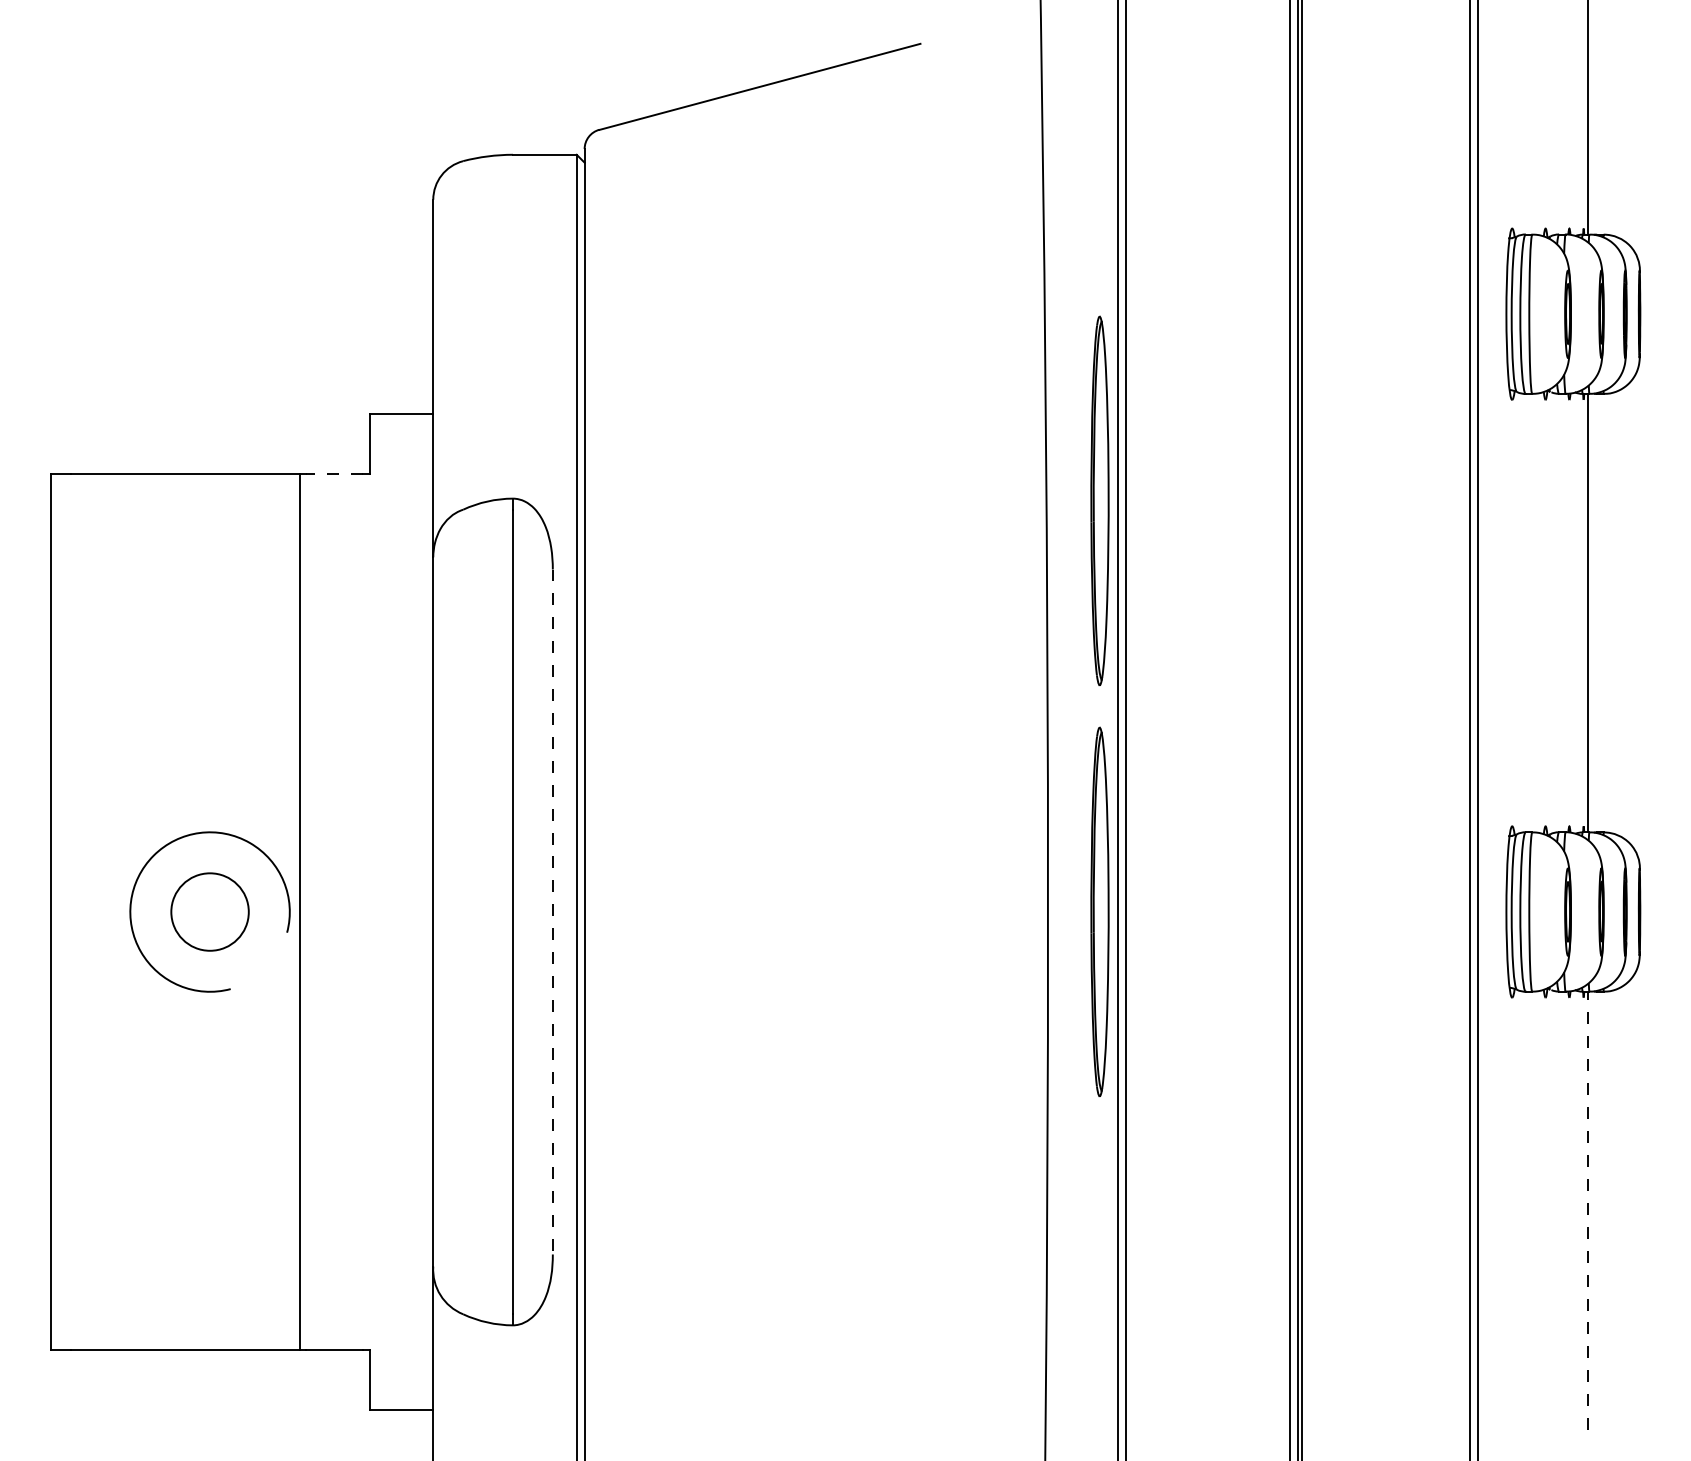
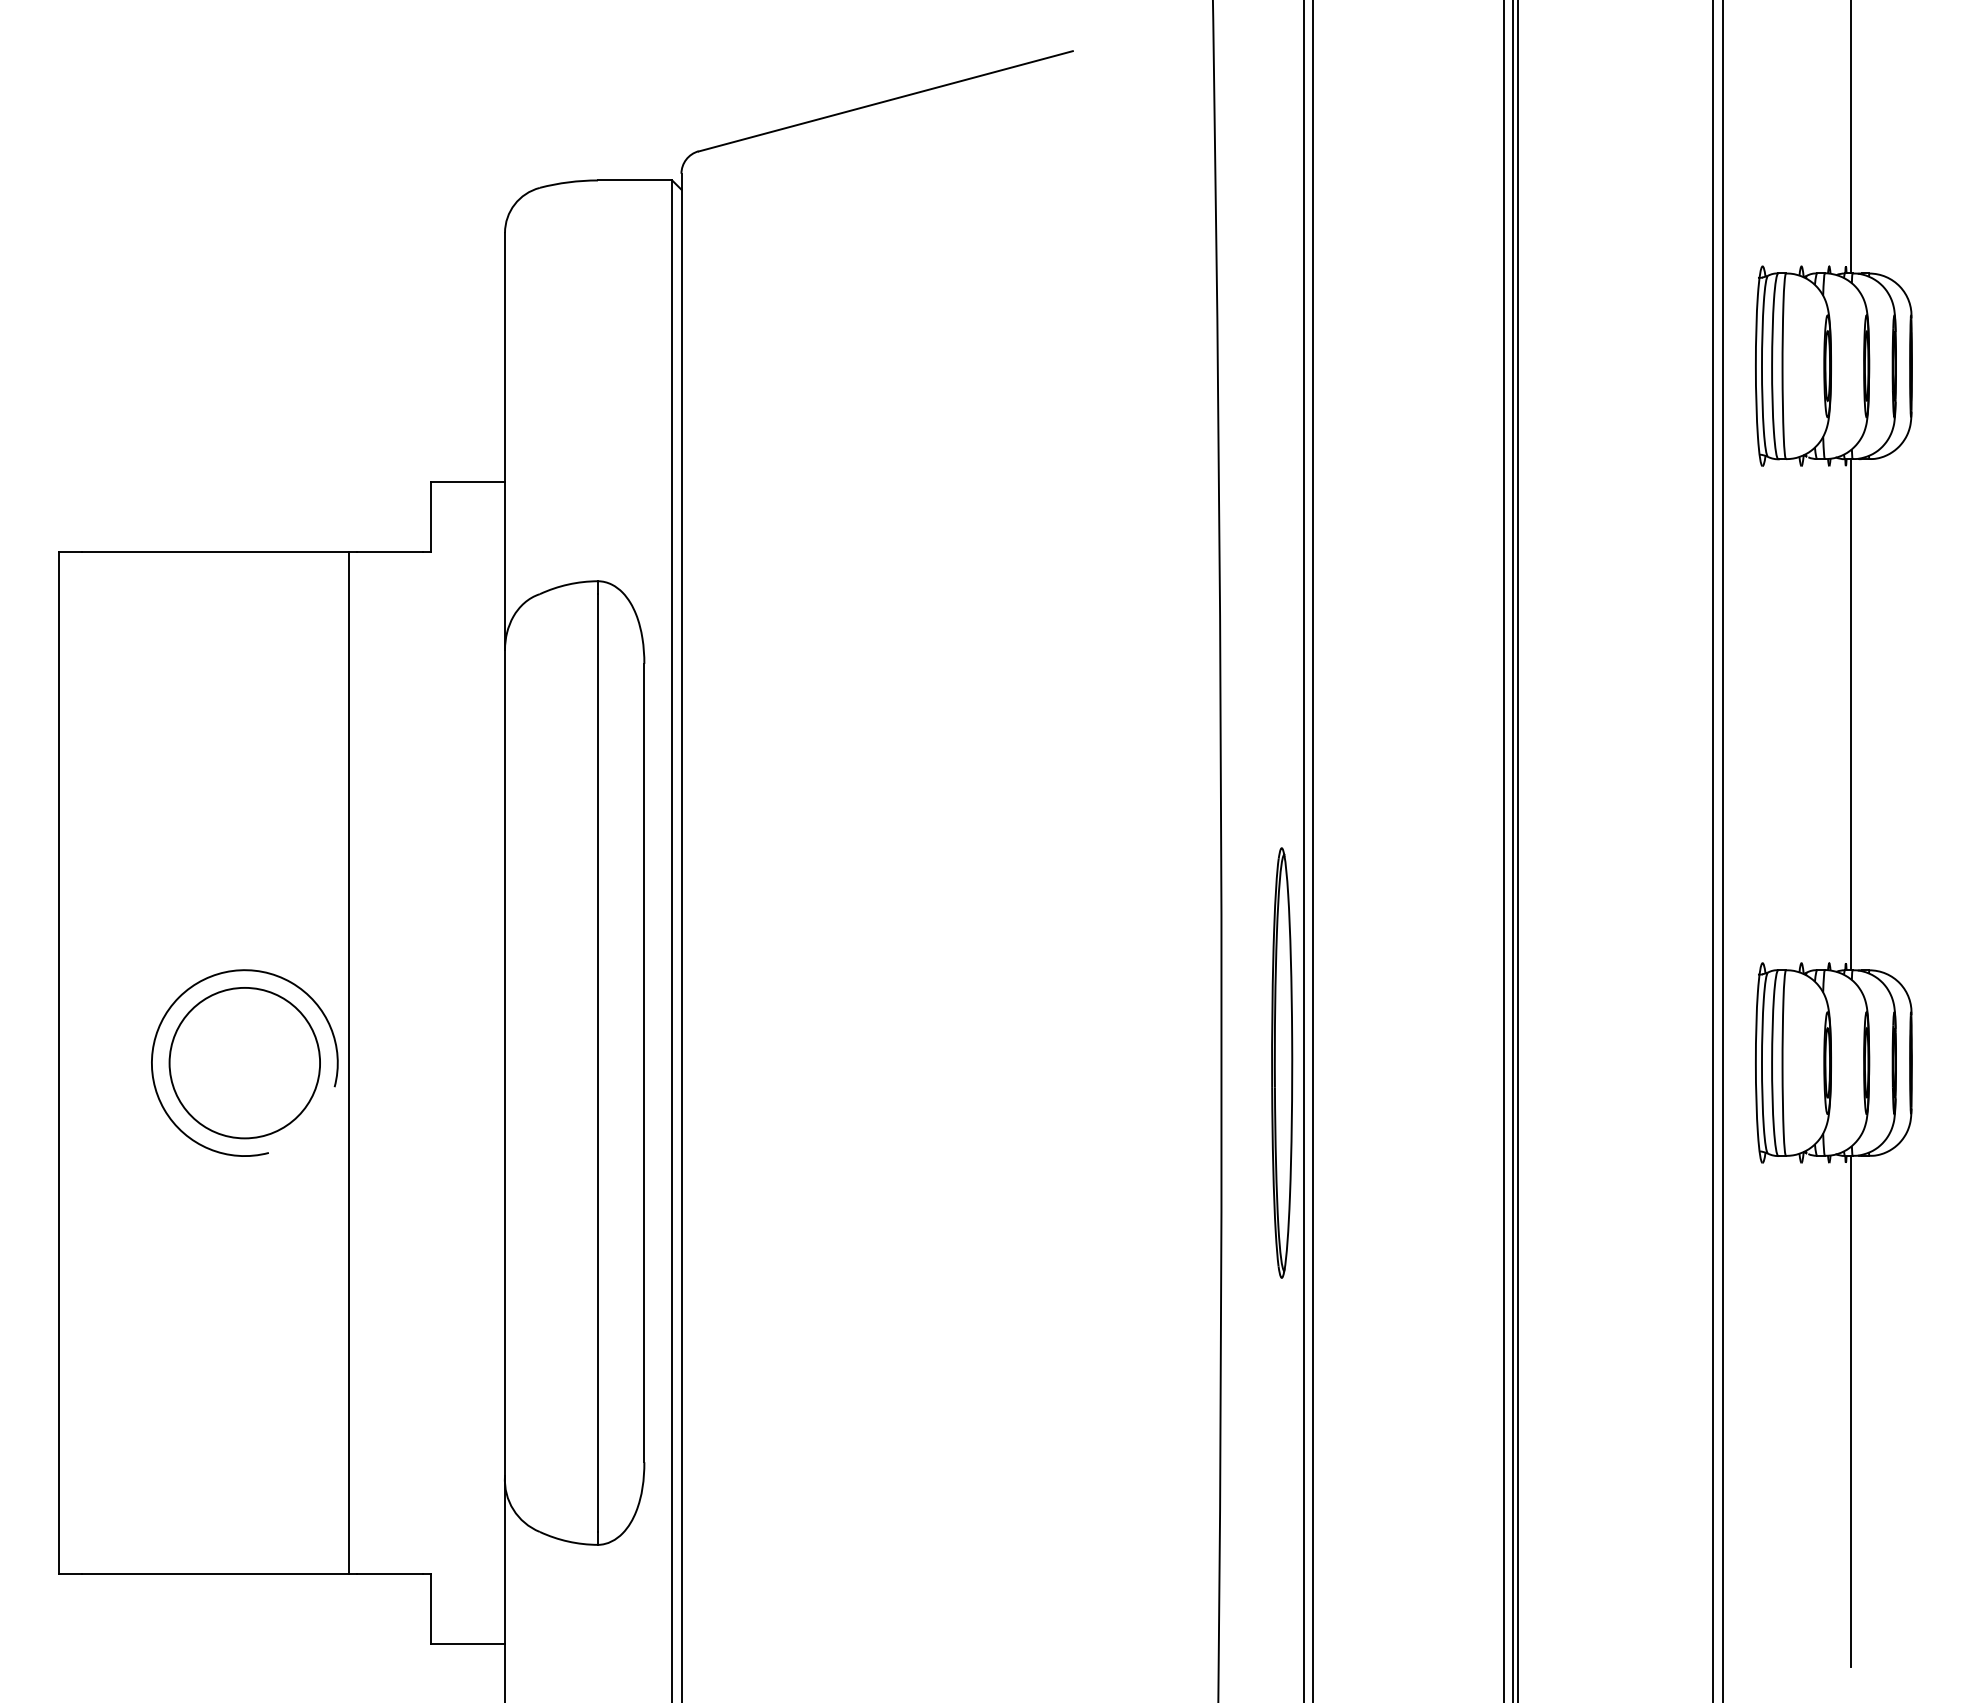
line: (334, 473) -> (389, 551), dashed -> solid
part: (1099, 500) -> (1281, 583), removed
circle: (209, 911) -> (244, 1062), size x1.67
line: (552, 912) -> (643, 1063), dashed -> solid
line: (1588, 1210) -> (1851, 1410), dashed -> solid

